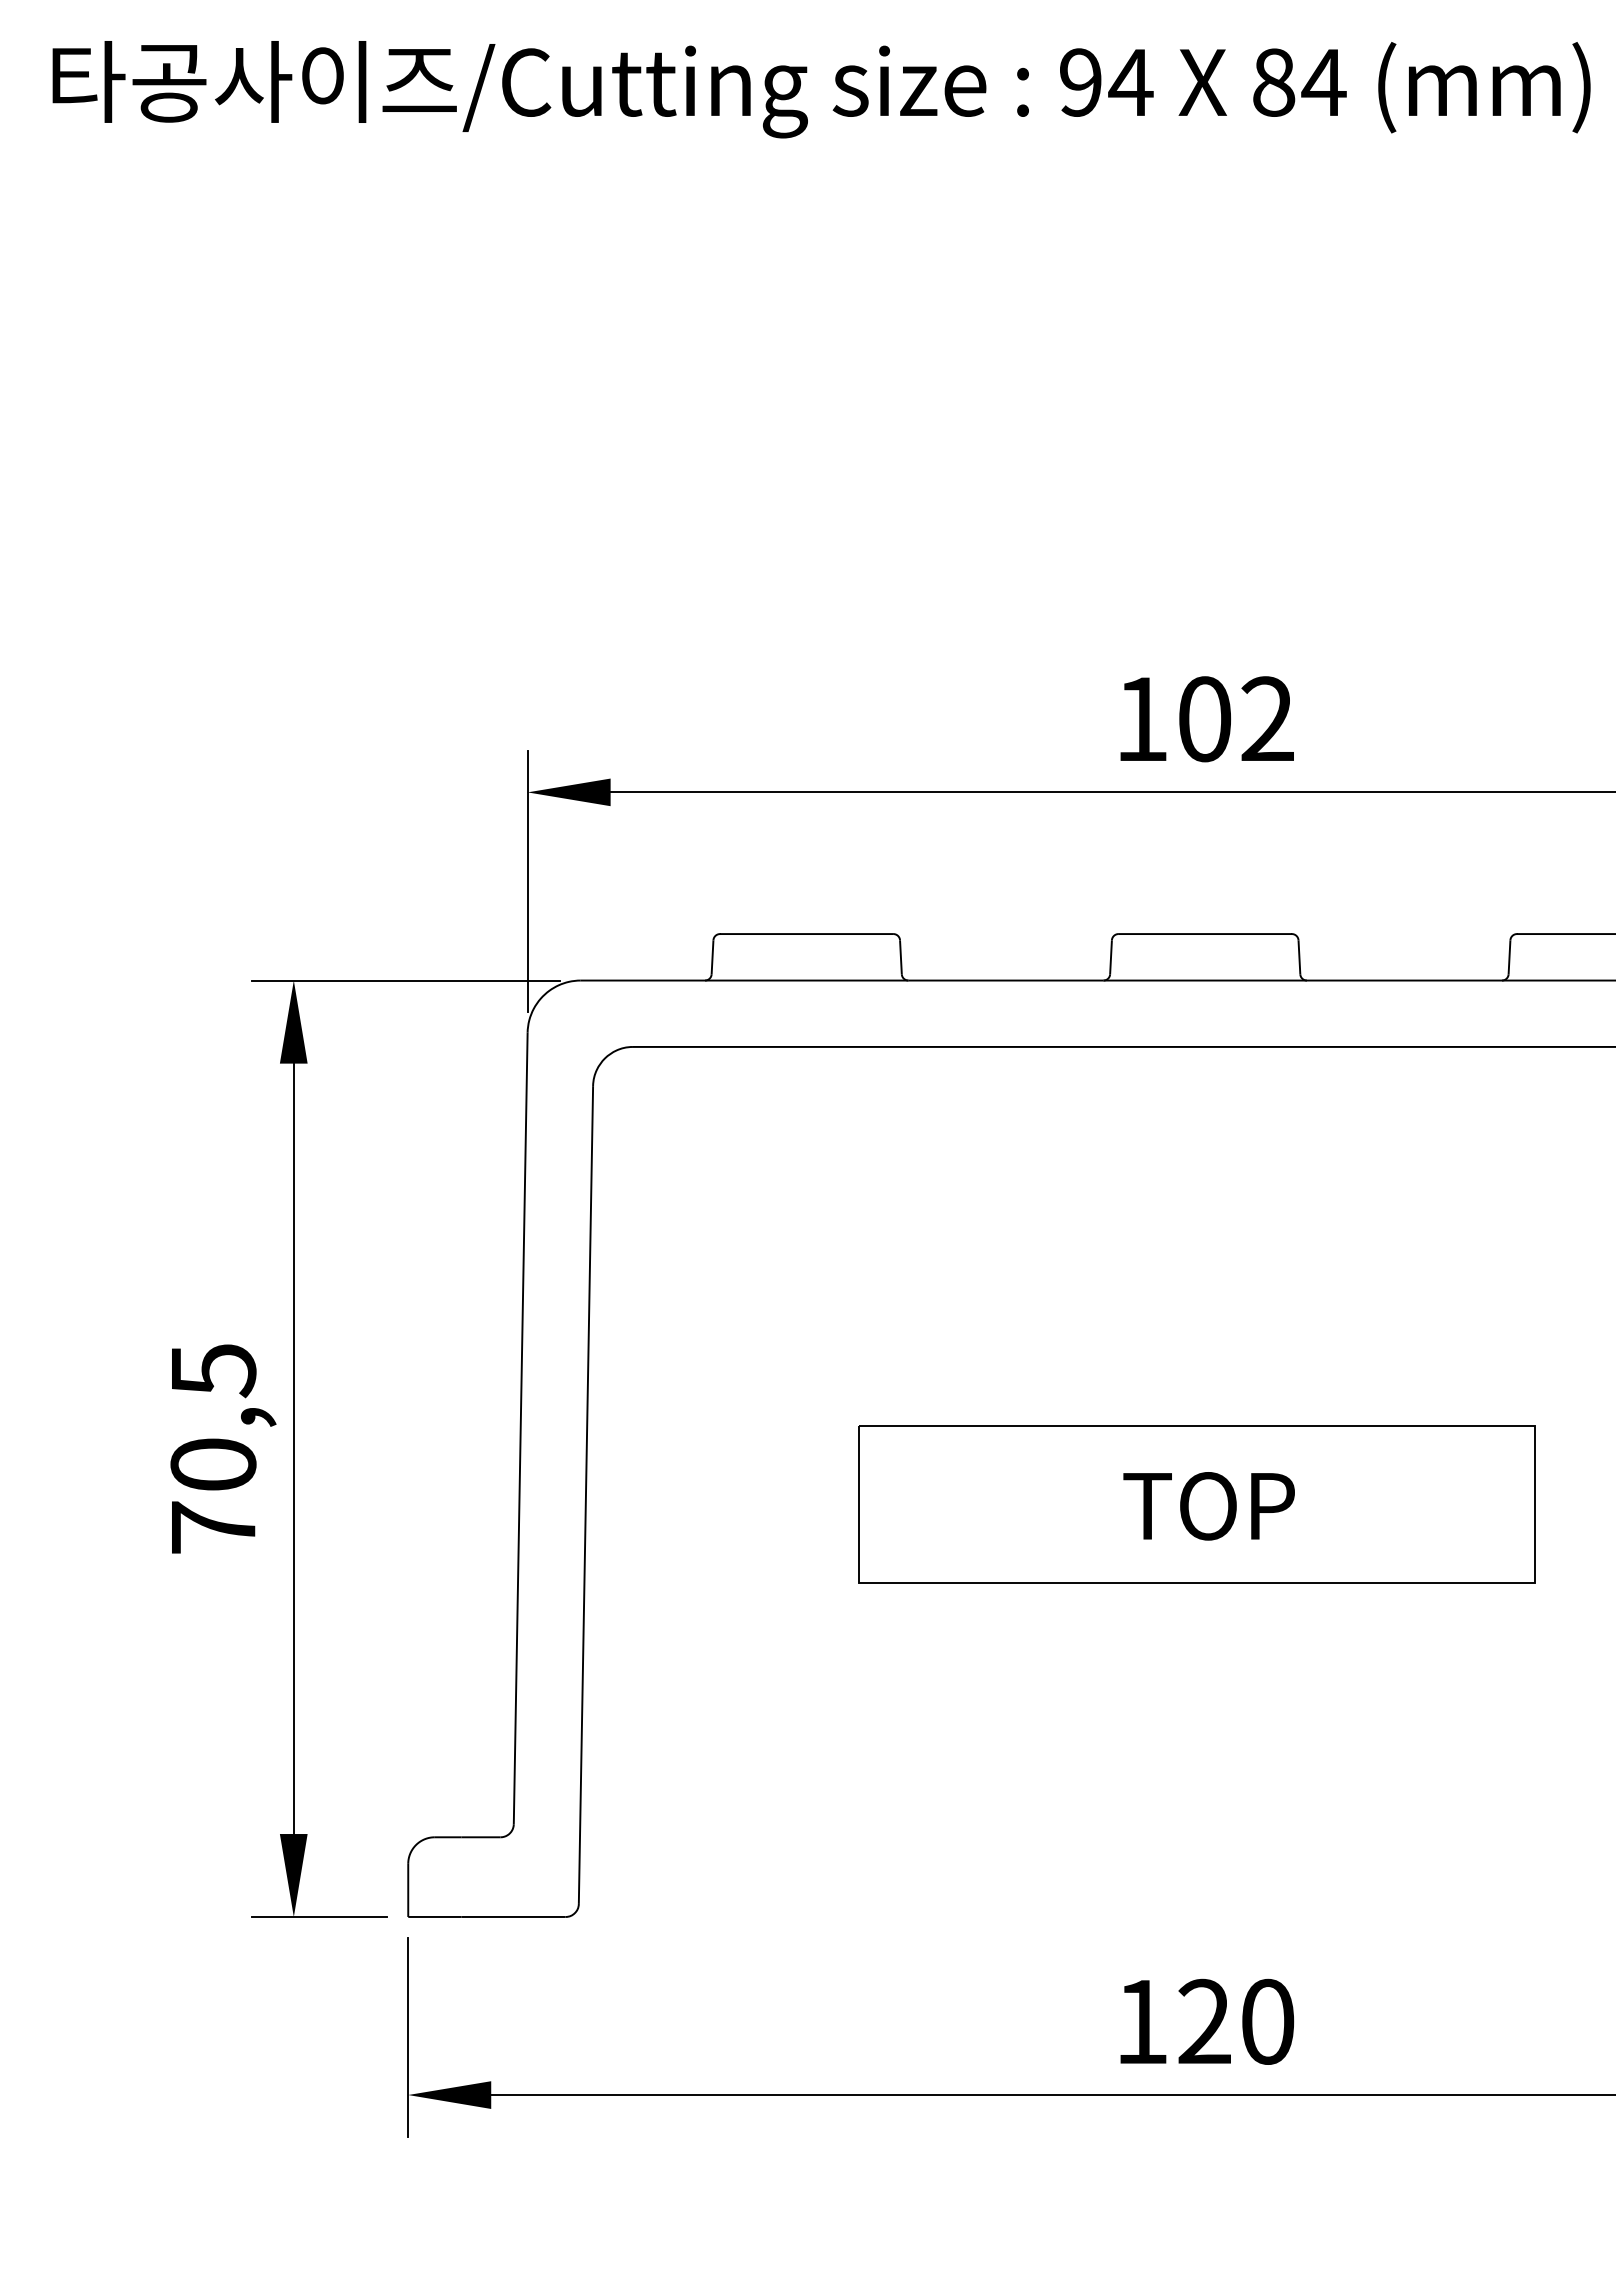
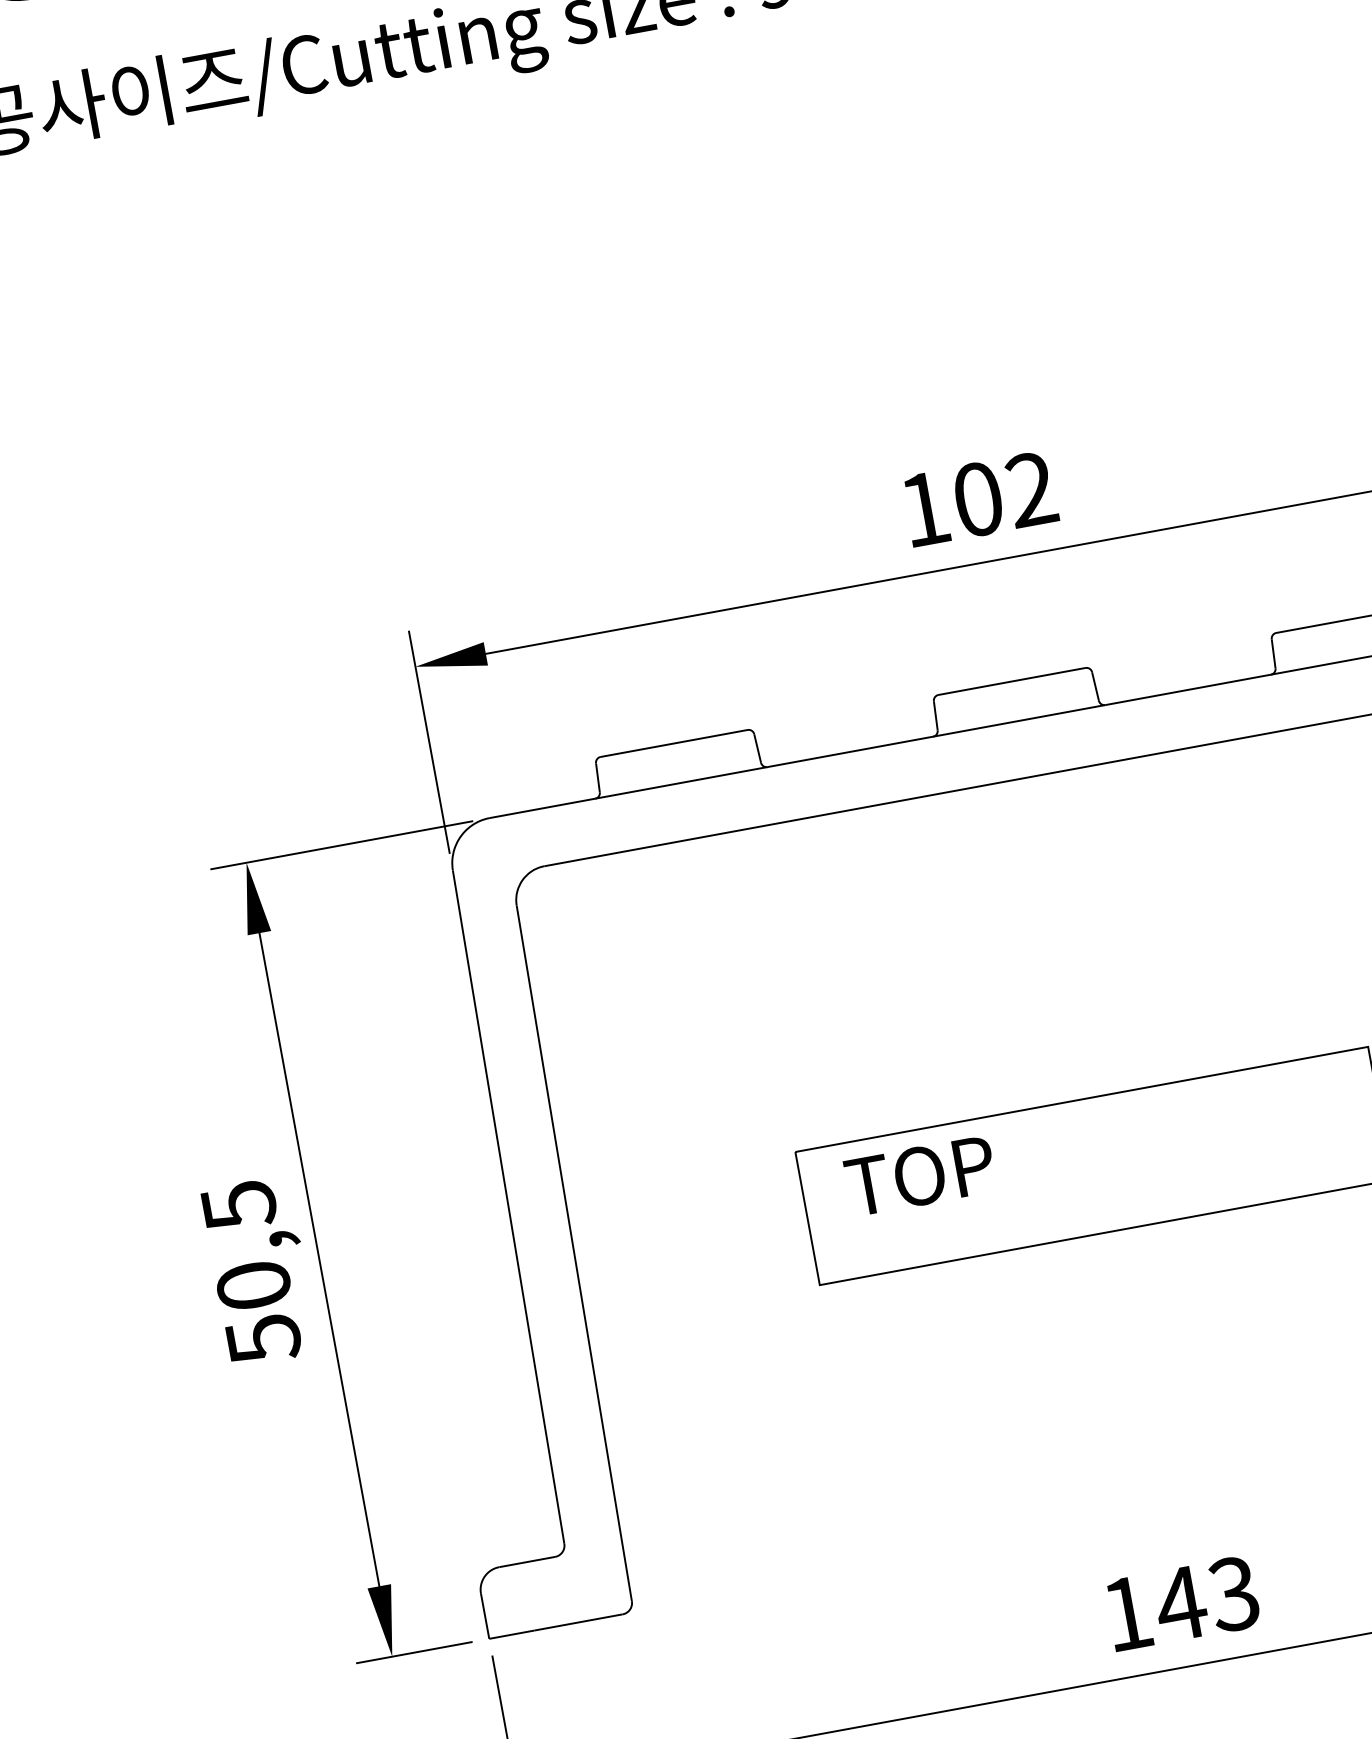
text: (1208, 1506) -> (919, 1176), moved
text: (214, 1528) -> (264, 1339), 70,5 -> 50,5
text: (1235, 2021) -> (1206, 1598), 120 -> 143

